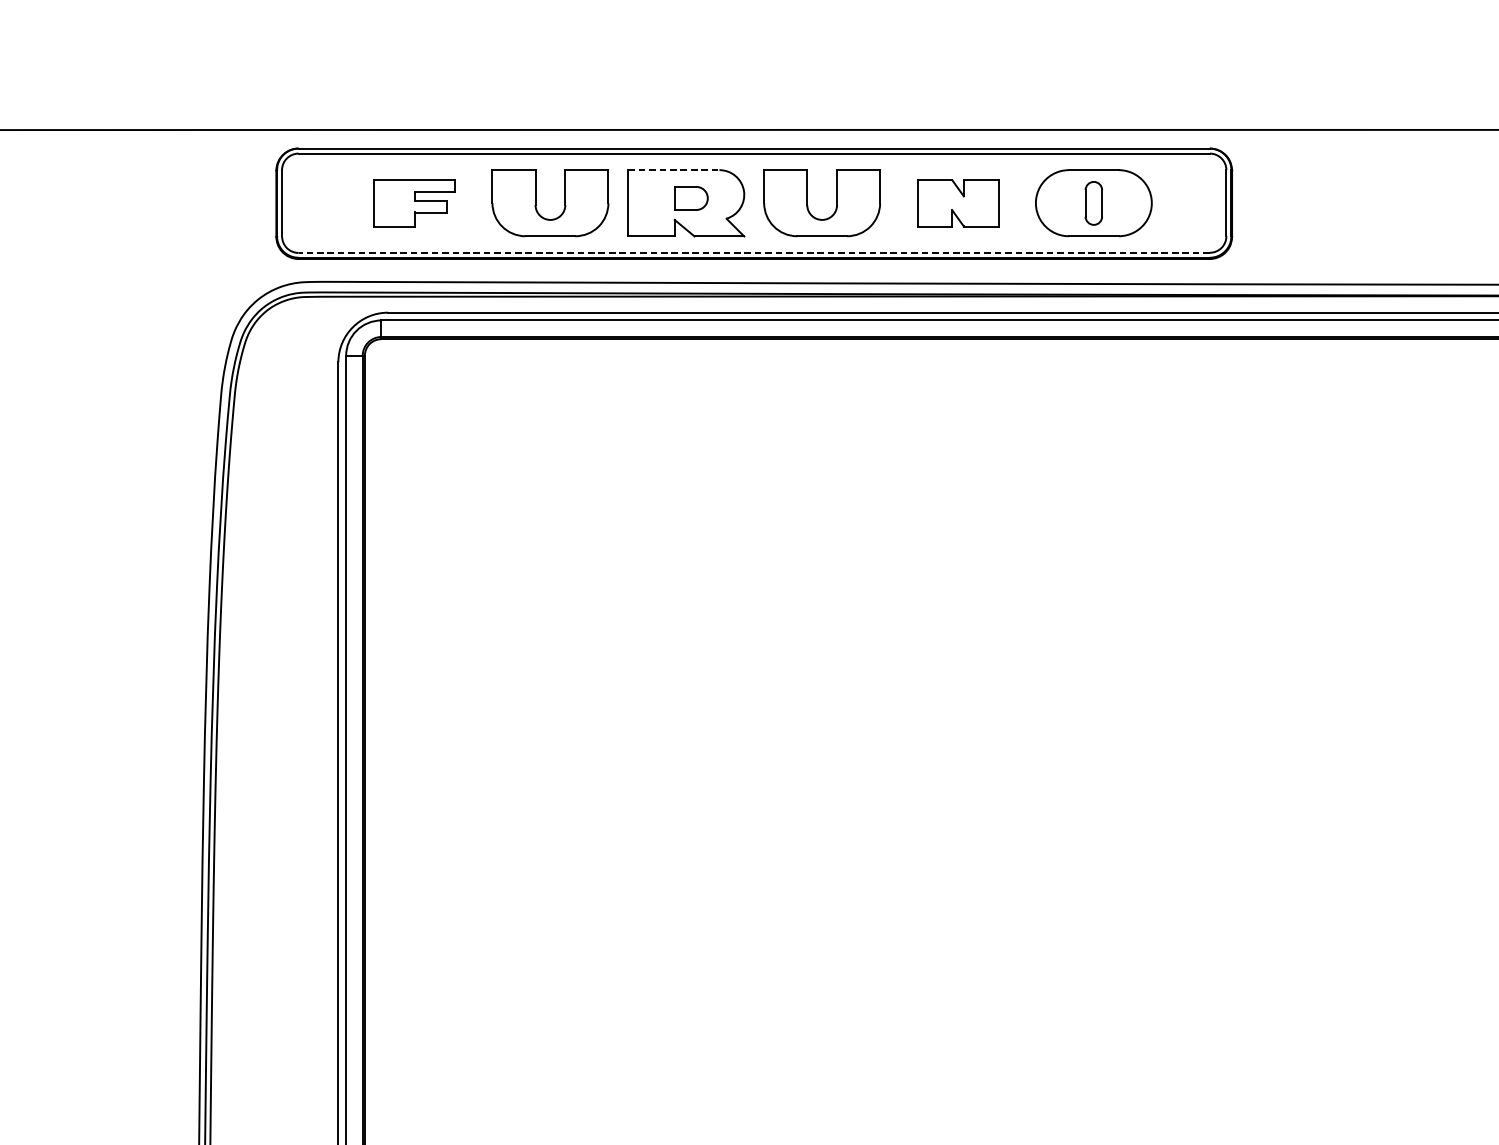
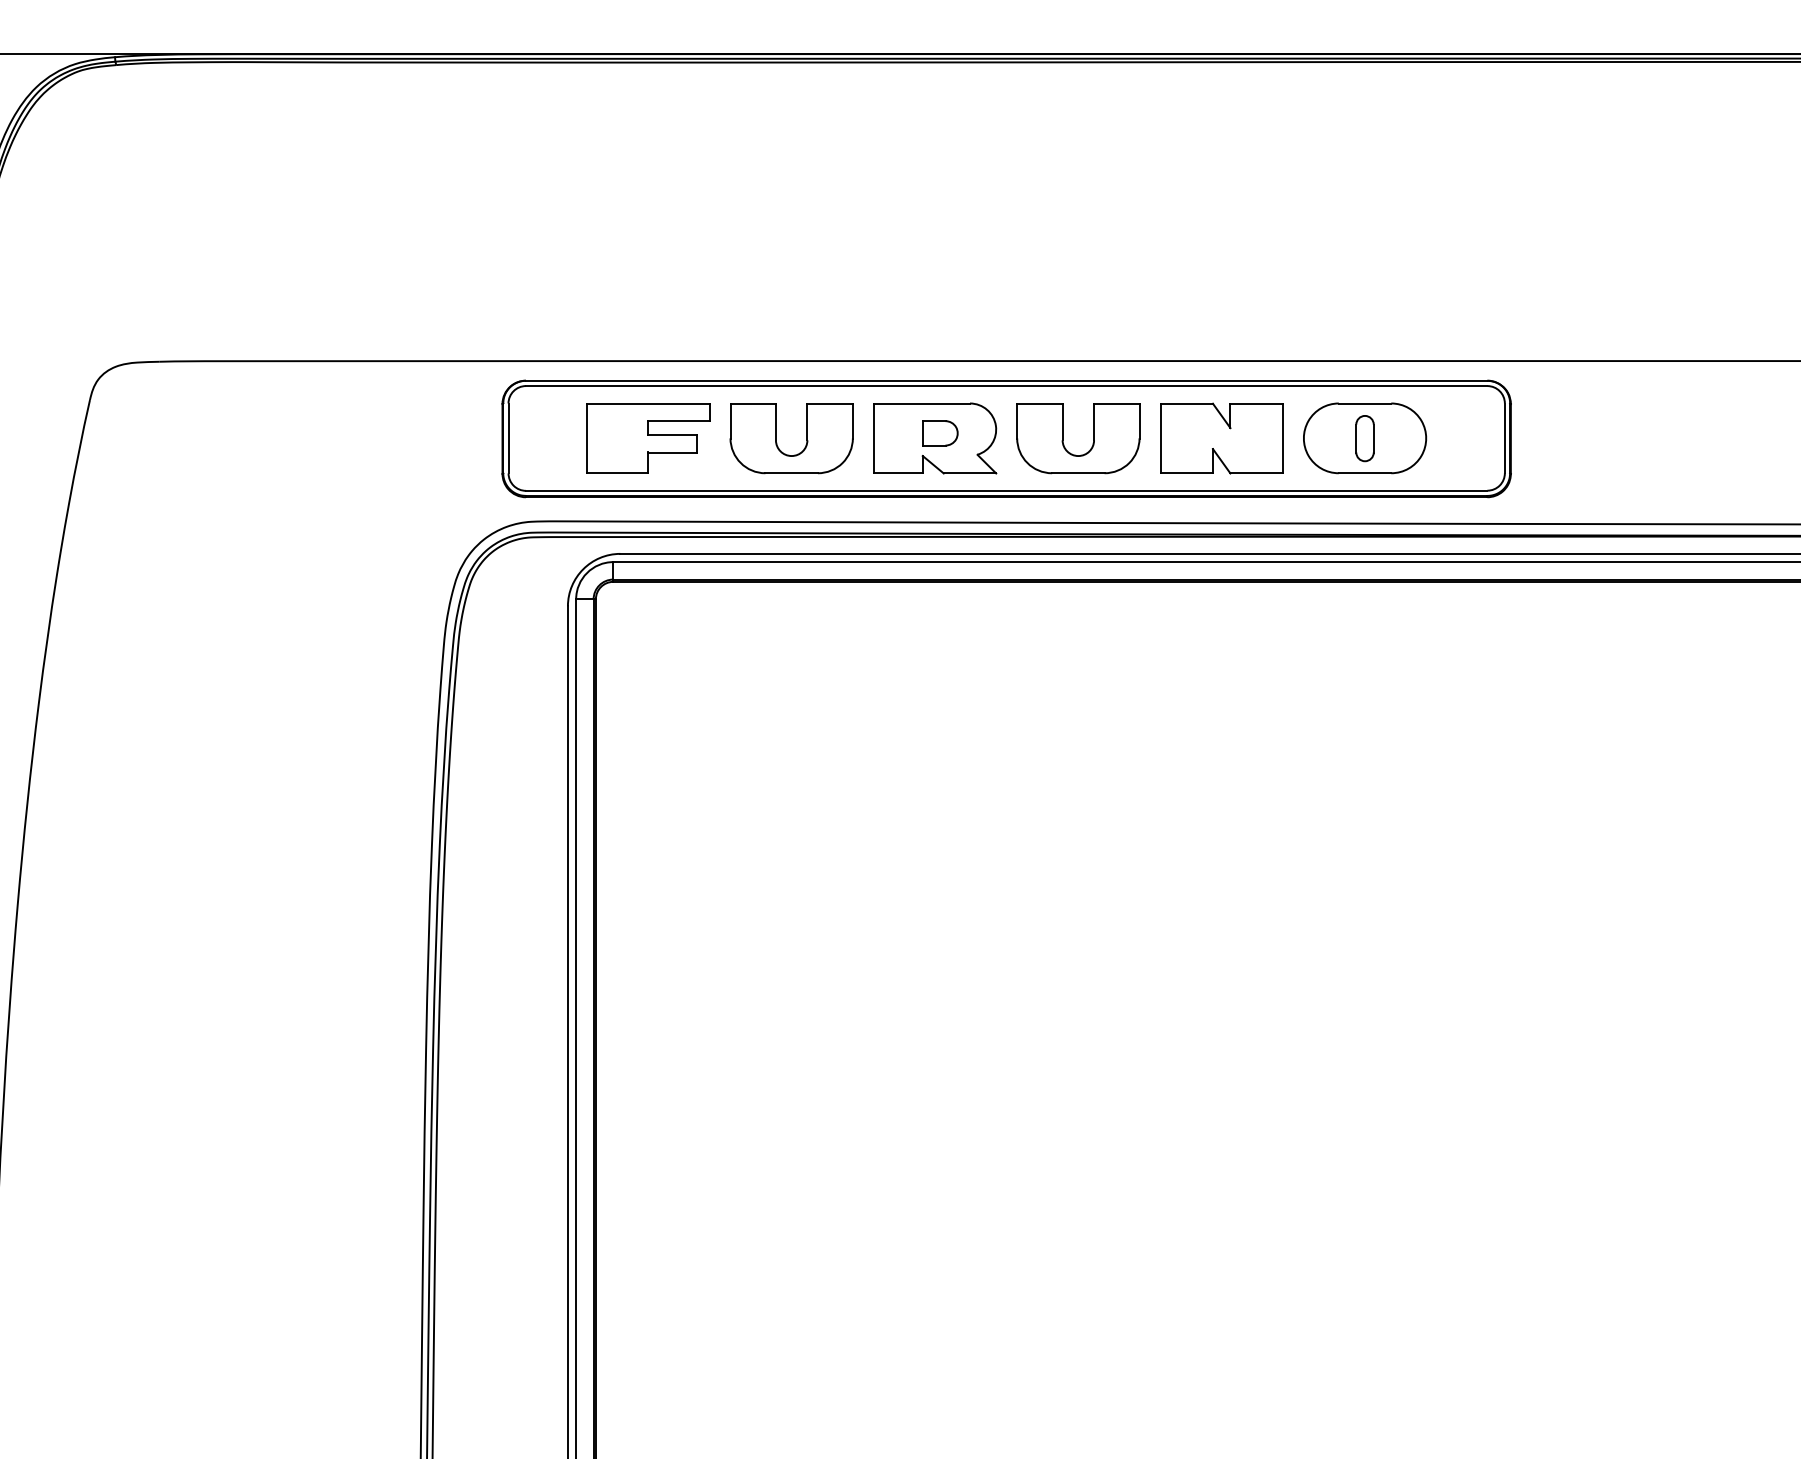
line: (674, 170) -> (922, 403), dashed -> solid
part: (414, 203) -> (648, 438), size x1.43
part: (957, 203) -> (1221, 438), size x1.43
line: (754, 252) -> (1006, 490), dashed -> solid

